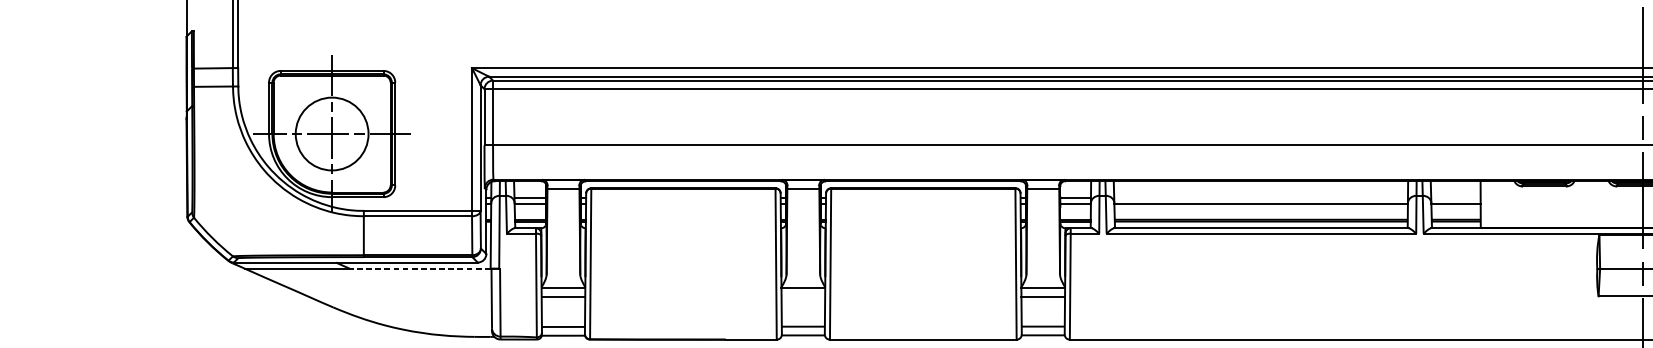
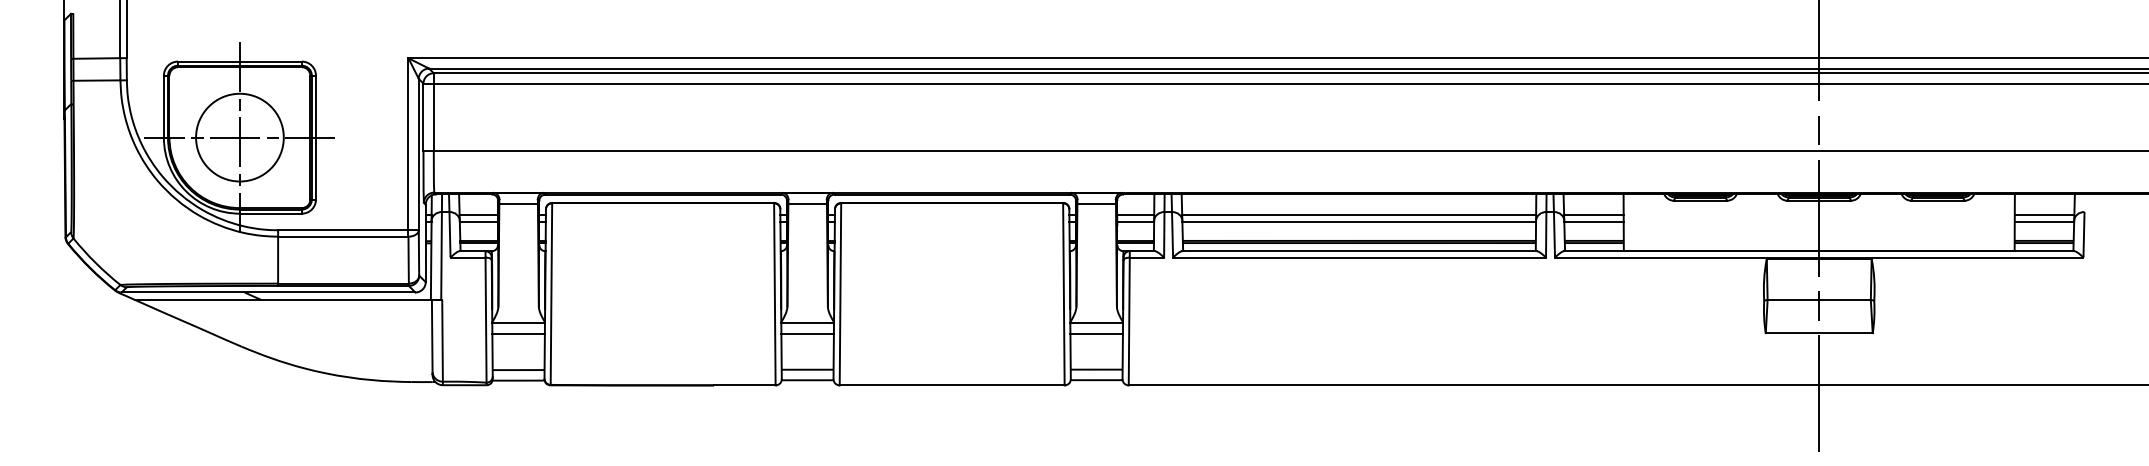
line: (1261, 197) -> (1359, 214), added
line: (1455, 197) -> (1593, 214), added
line: (420, 268) -> (346, 299), dashed -> solid
line: (803, 296) -> (807, 333), added

